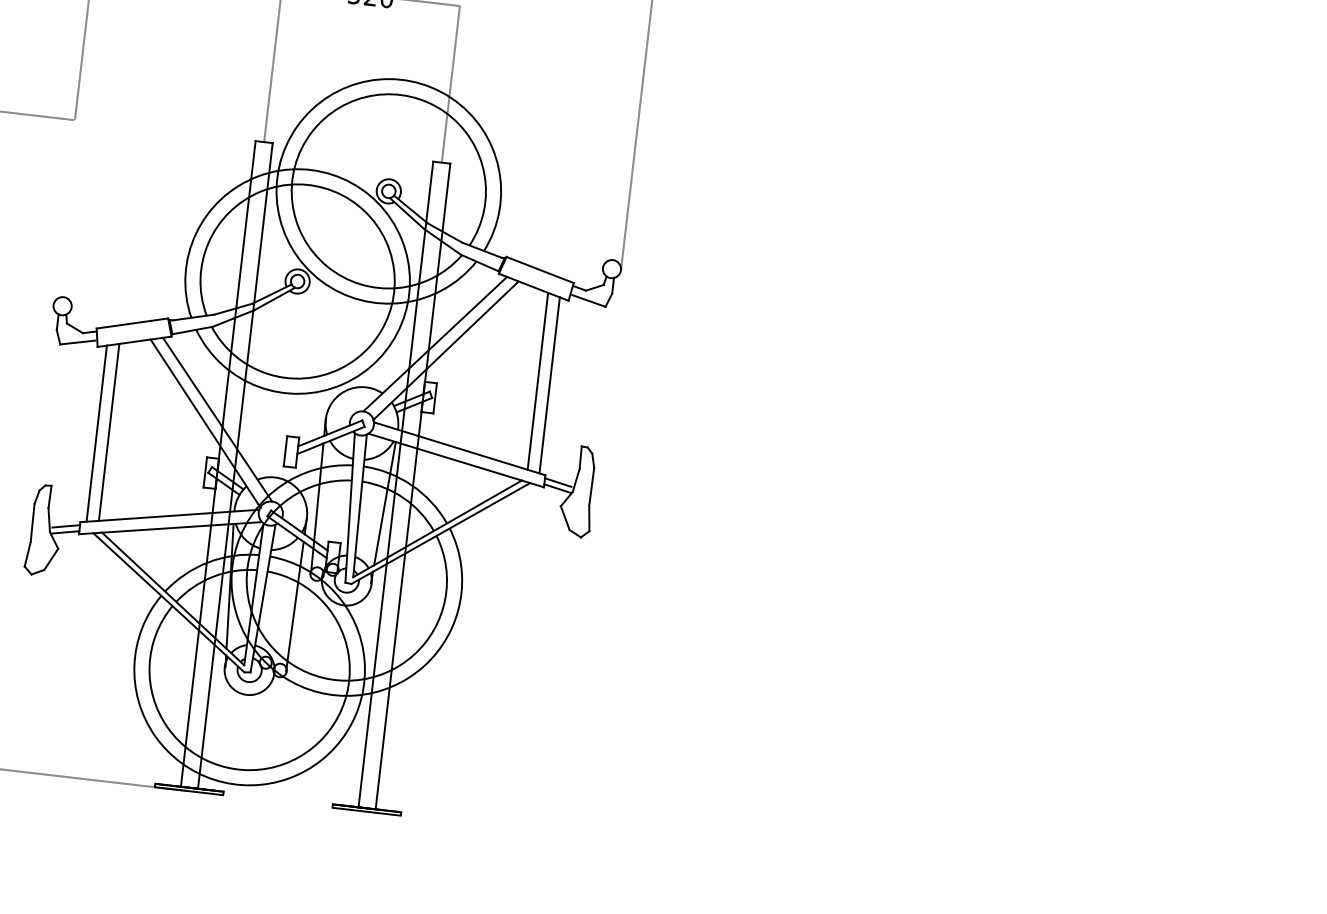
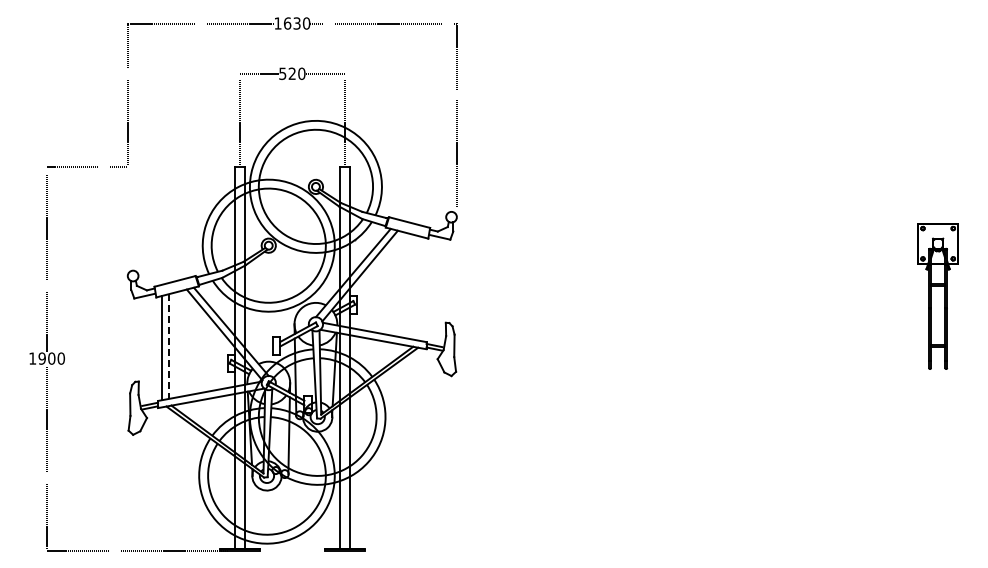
line: (537, 380) -> (415, 287), removed
line: (548, 385) -> (422, 289), removed
line: (108, 433) -> (168, 347), solid -> dashed

